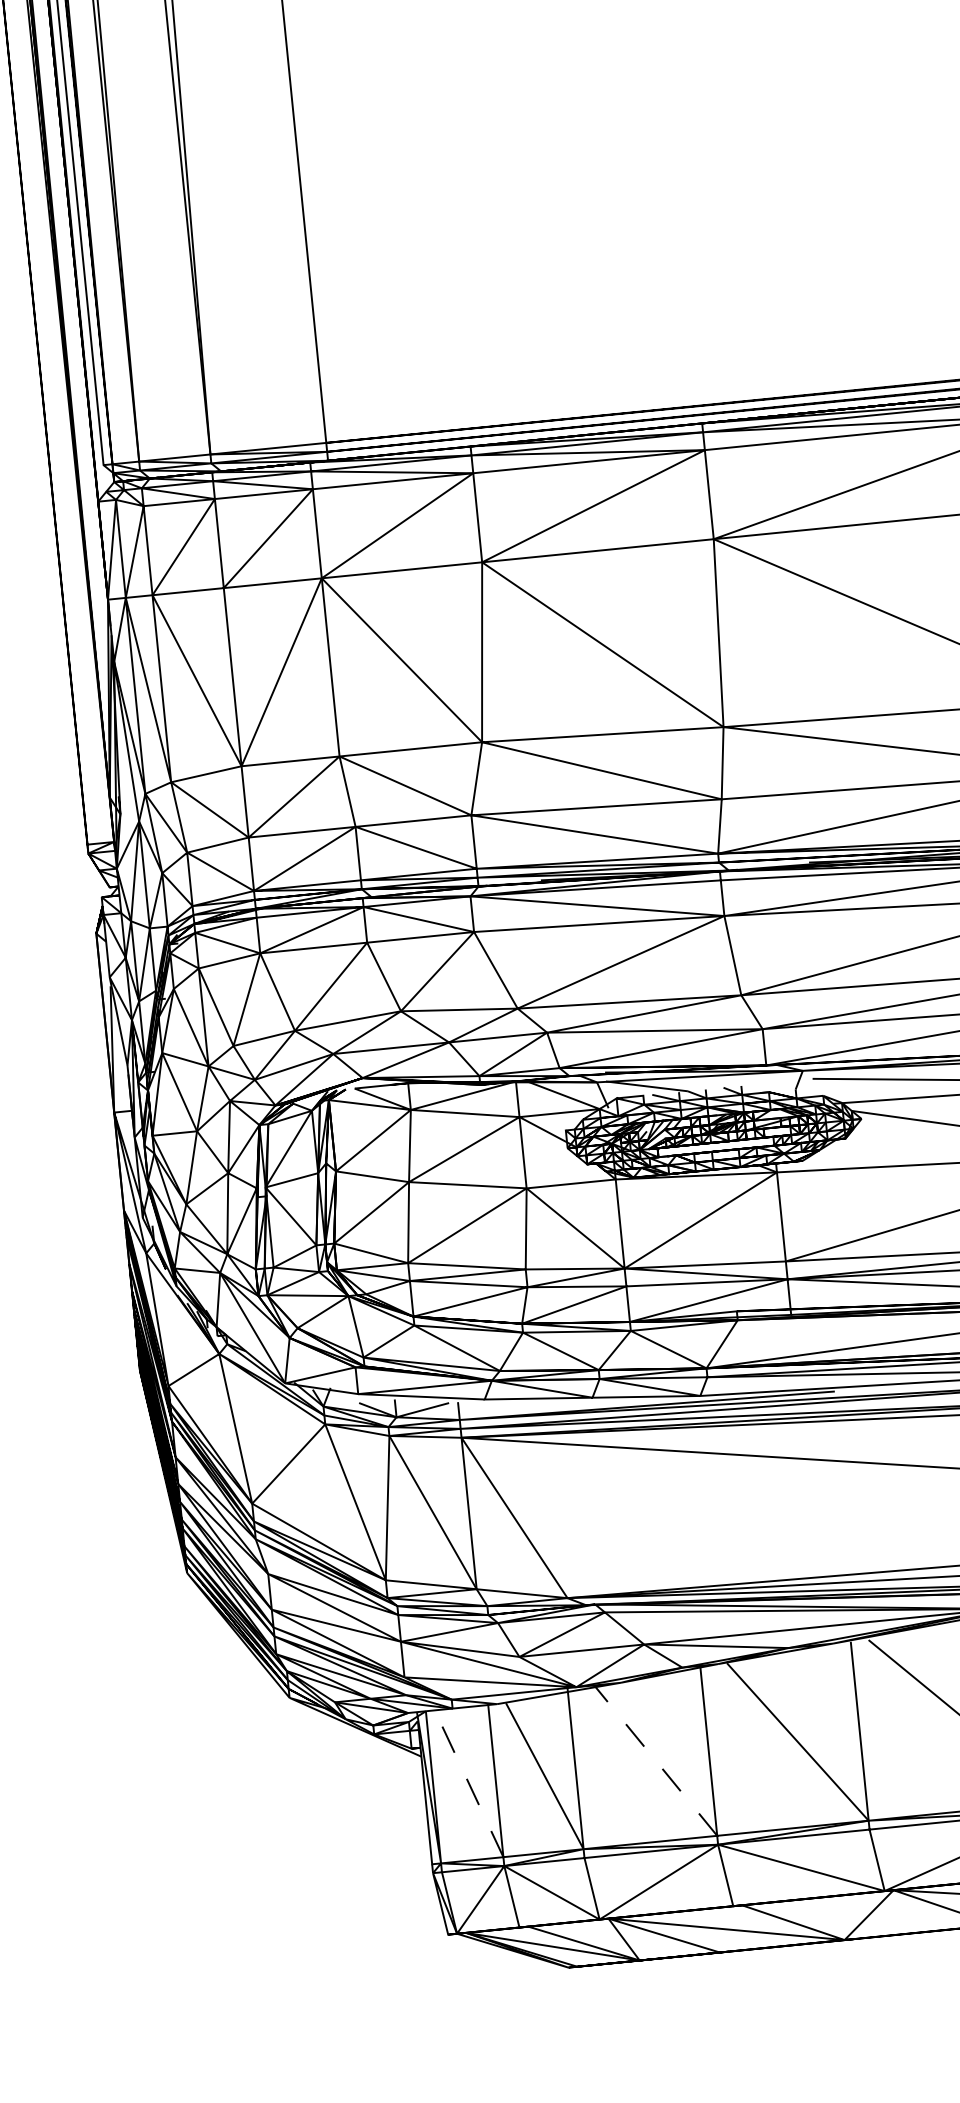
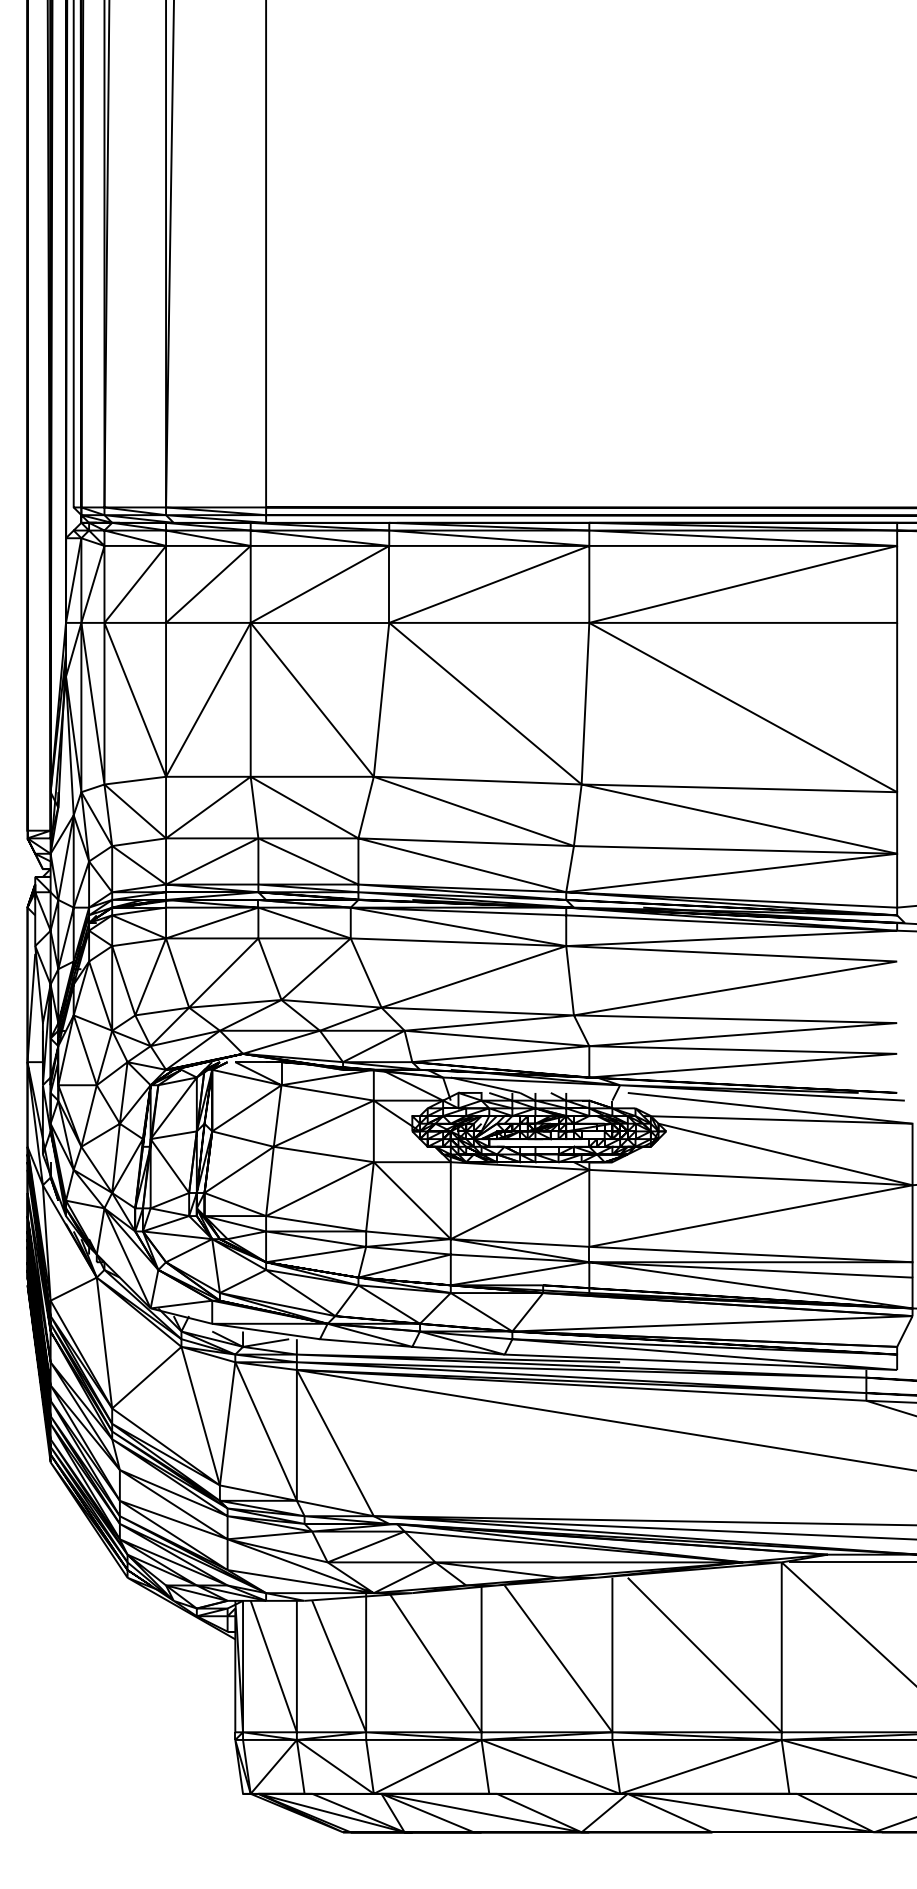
line: (655, 1760) -> (435, 1662), dashed -> solid
line: (468, 1783) -> (273, 1666), dashed -> solid

